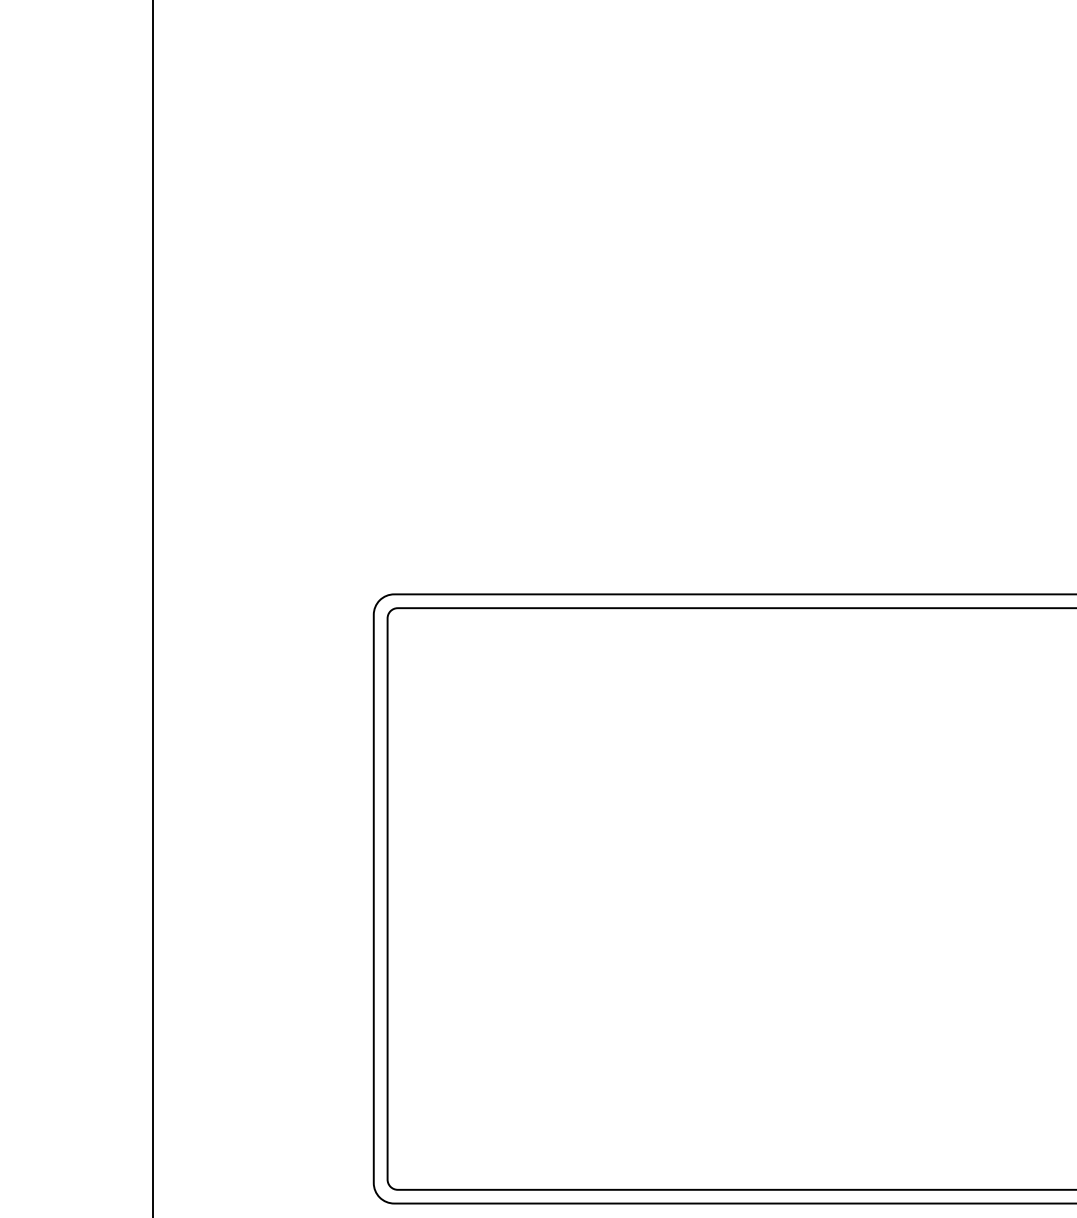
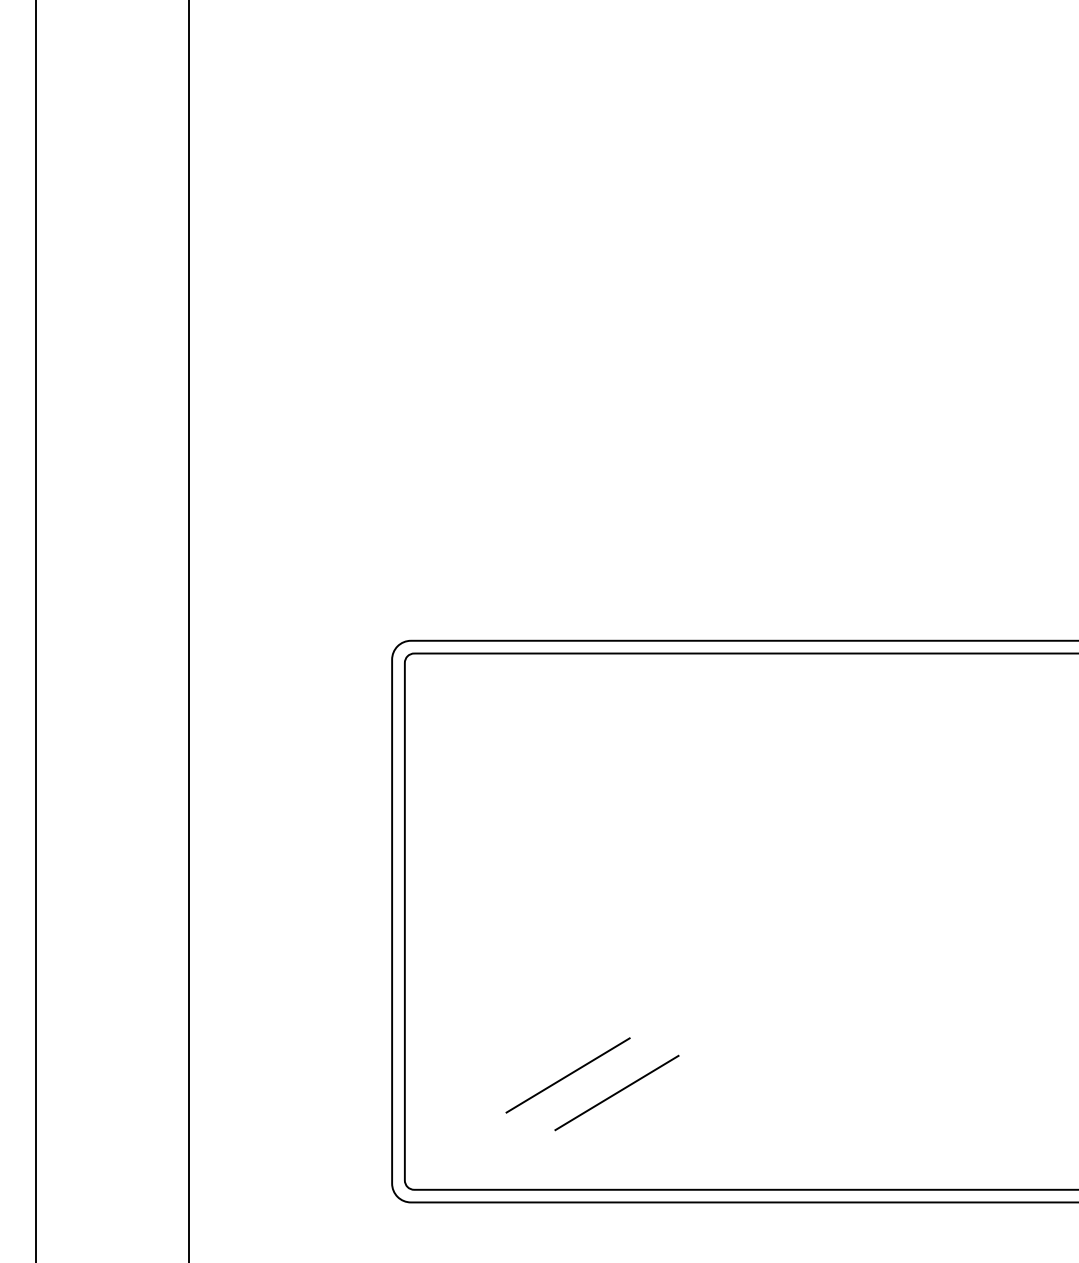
line: (563, 1065) -> (567, 1075), added
line: (617, 1084) -> (616, 1092), added

